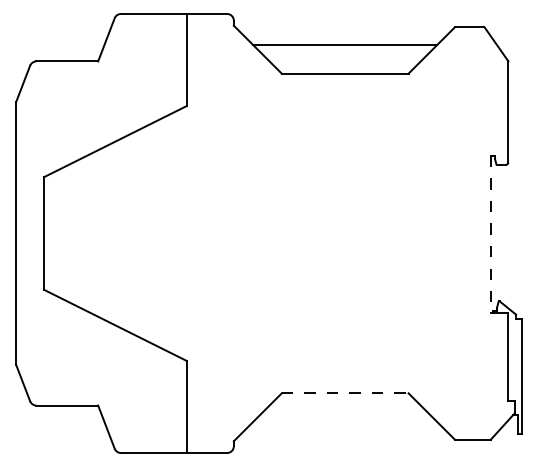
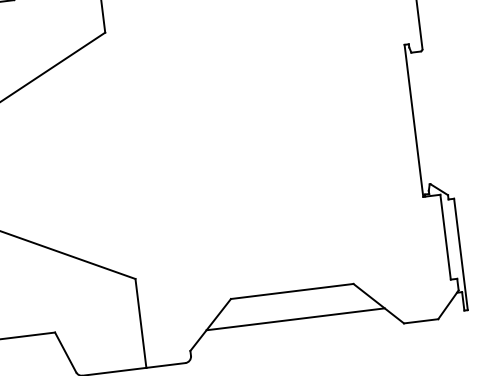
line: (490, 234) -> (413, 120), dashed -> solid
line: (345, 393) -> (292, 291), dashed -> solid
line: (344, 422) -> (295, 319), added

